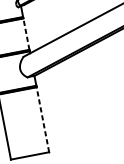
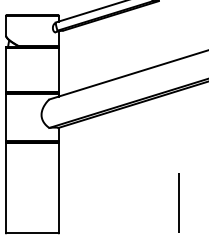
line: (26, 34) -> (58, 70), dashed -> solid
line: (42, 120) -> (58, 188), dashed -> solid

